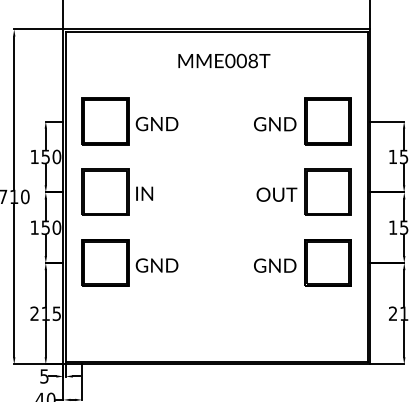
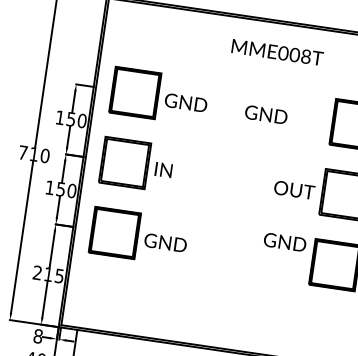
text: (224, 60) -> (277, 52), moved
text: (275, 124) -> (266, 115), moved
text: (275, 265) -> (285, 242), moved
text: (44, 376) -> (38, 336), 5 -> 8

